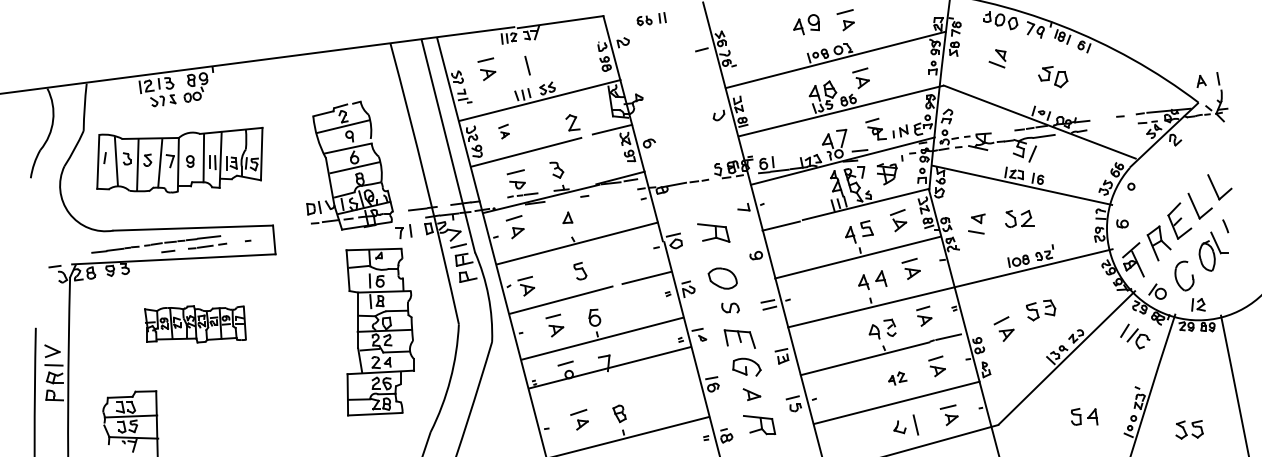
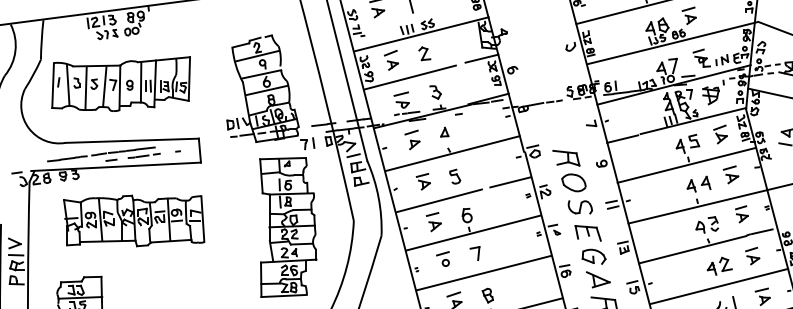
part: (572, 122) -> (424, 53), moved
part: (503, 131) -> (391, 60), size x1.67
part: (514, 227) -> (411, 140), moved
part: (713, 232) -> (566, 157), moved
part: (526, 285) -> (423, 181), moved
part: (730, 307) -> (580, 206), size x1.67
part: (195, 324) -> (134, 221), size x1.67
line: (609, 367) -> (483, 272), moved
part: (897, 378) -> (719, 266), size x1.67
part: (751, 394) -> (597, 279), size x1.67

